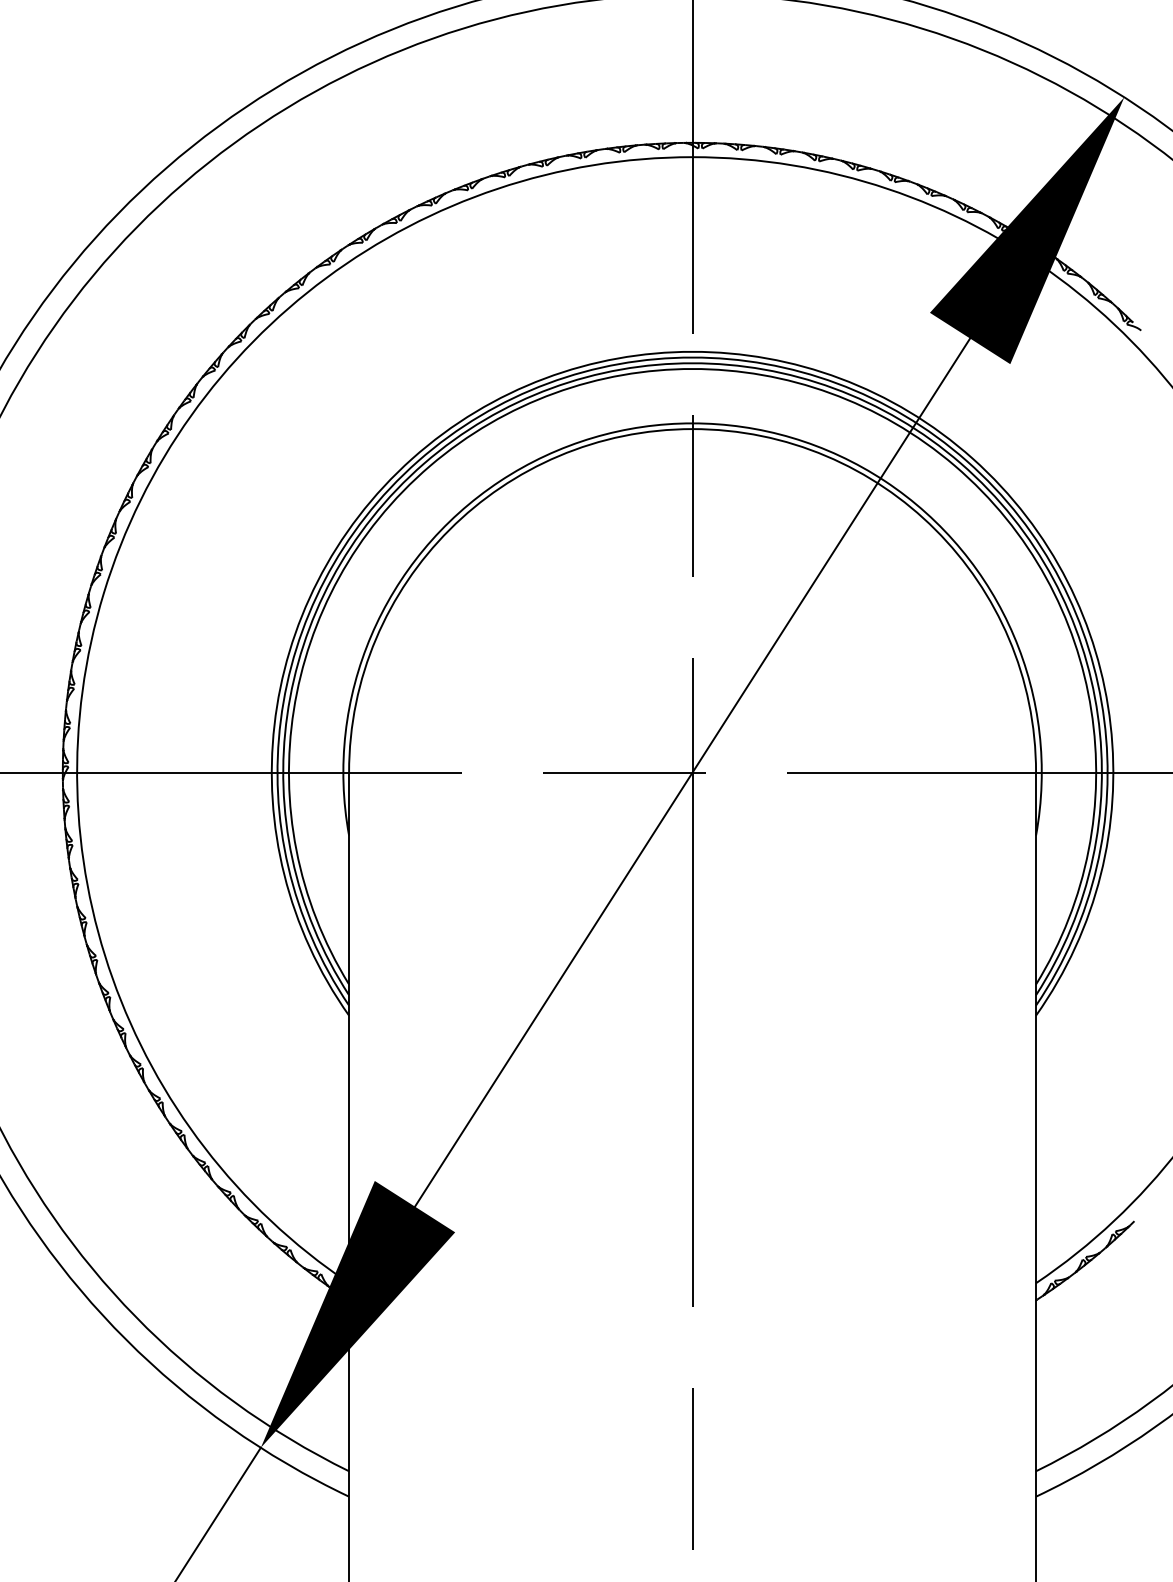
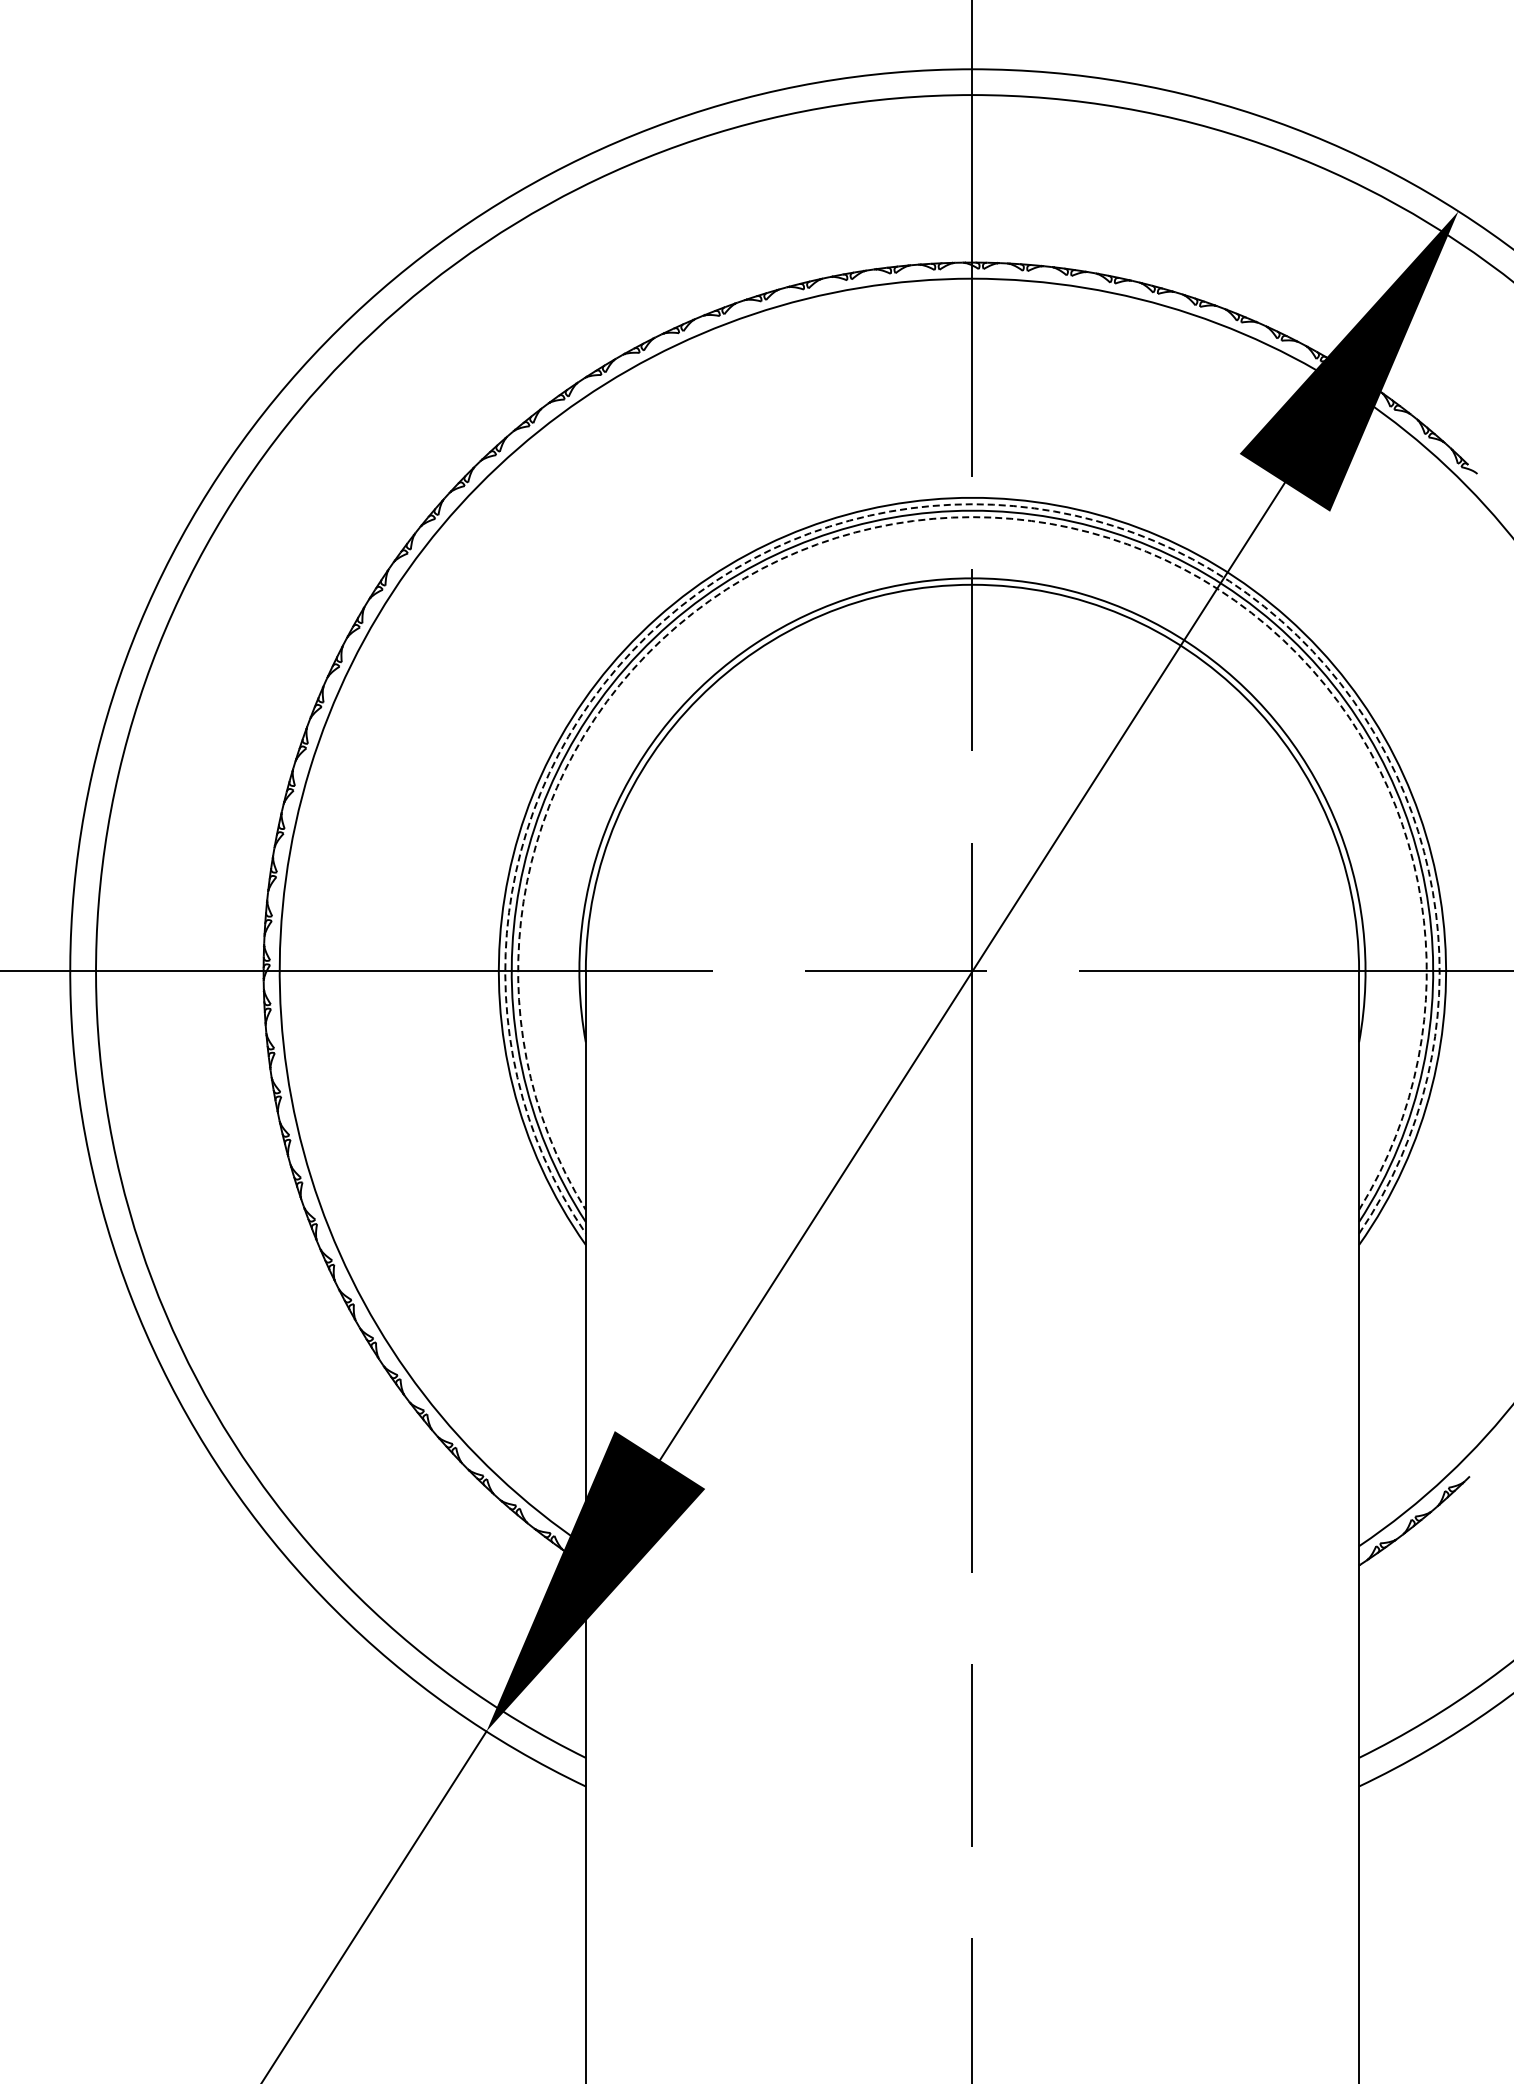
arc: (692, 357) -> (972, 504), solid -> dashed
arc: (692, 369) -> (972, 517), solid -> dashed

